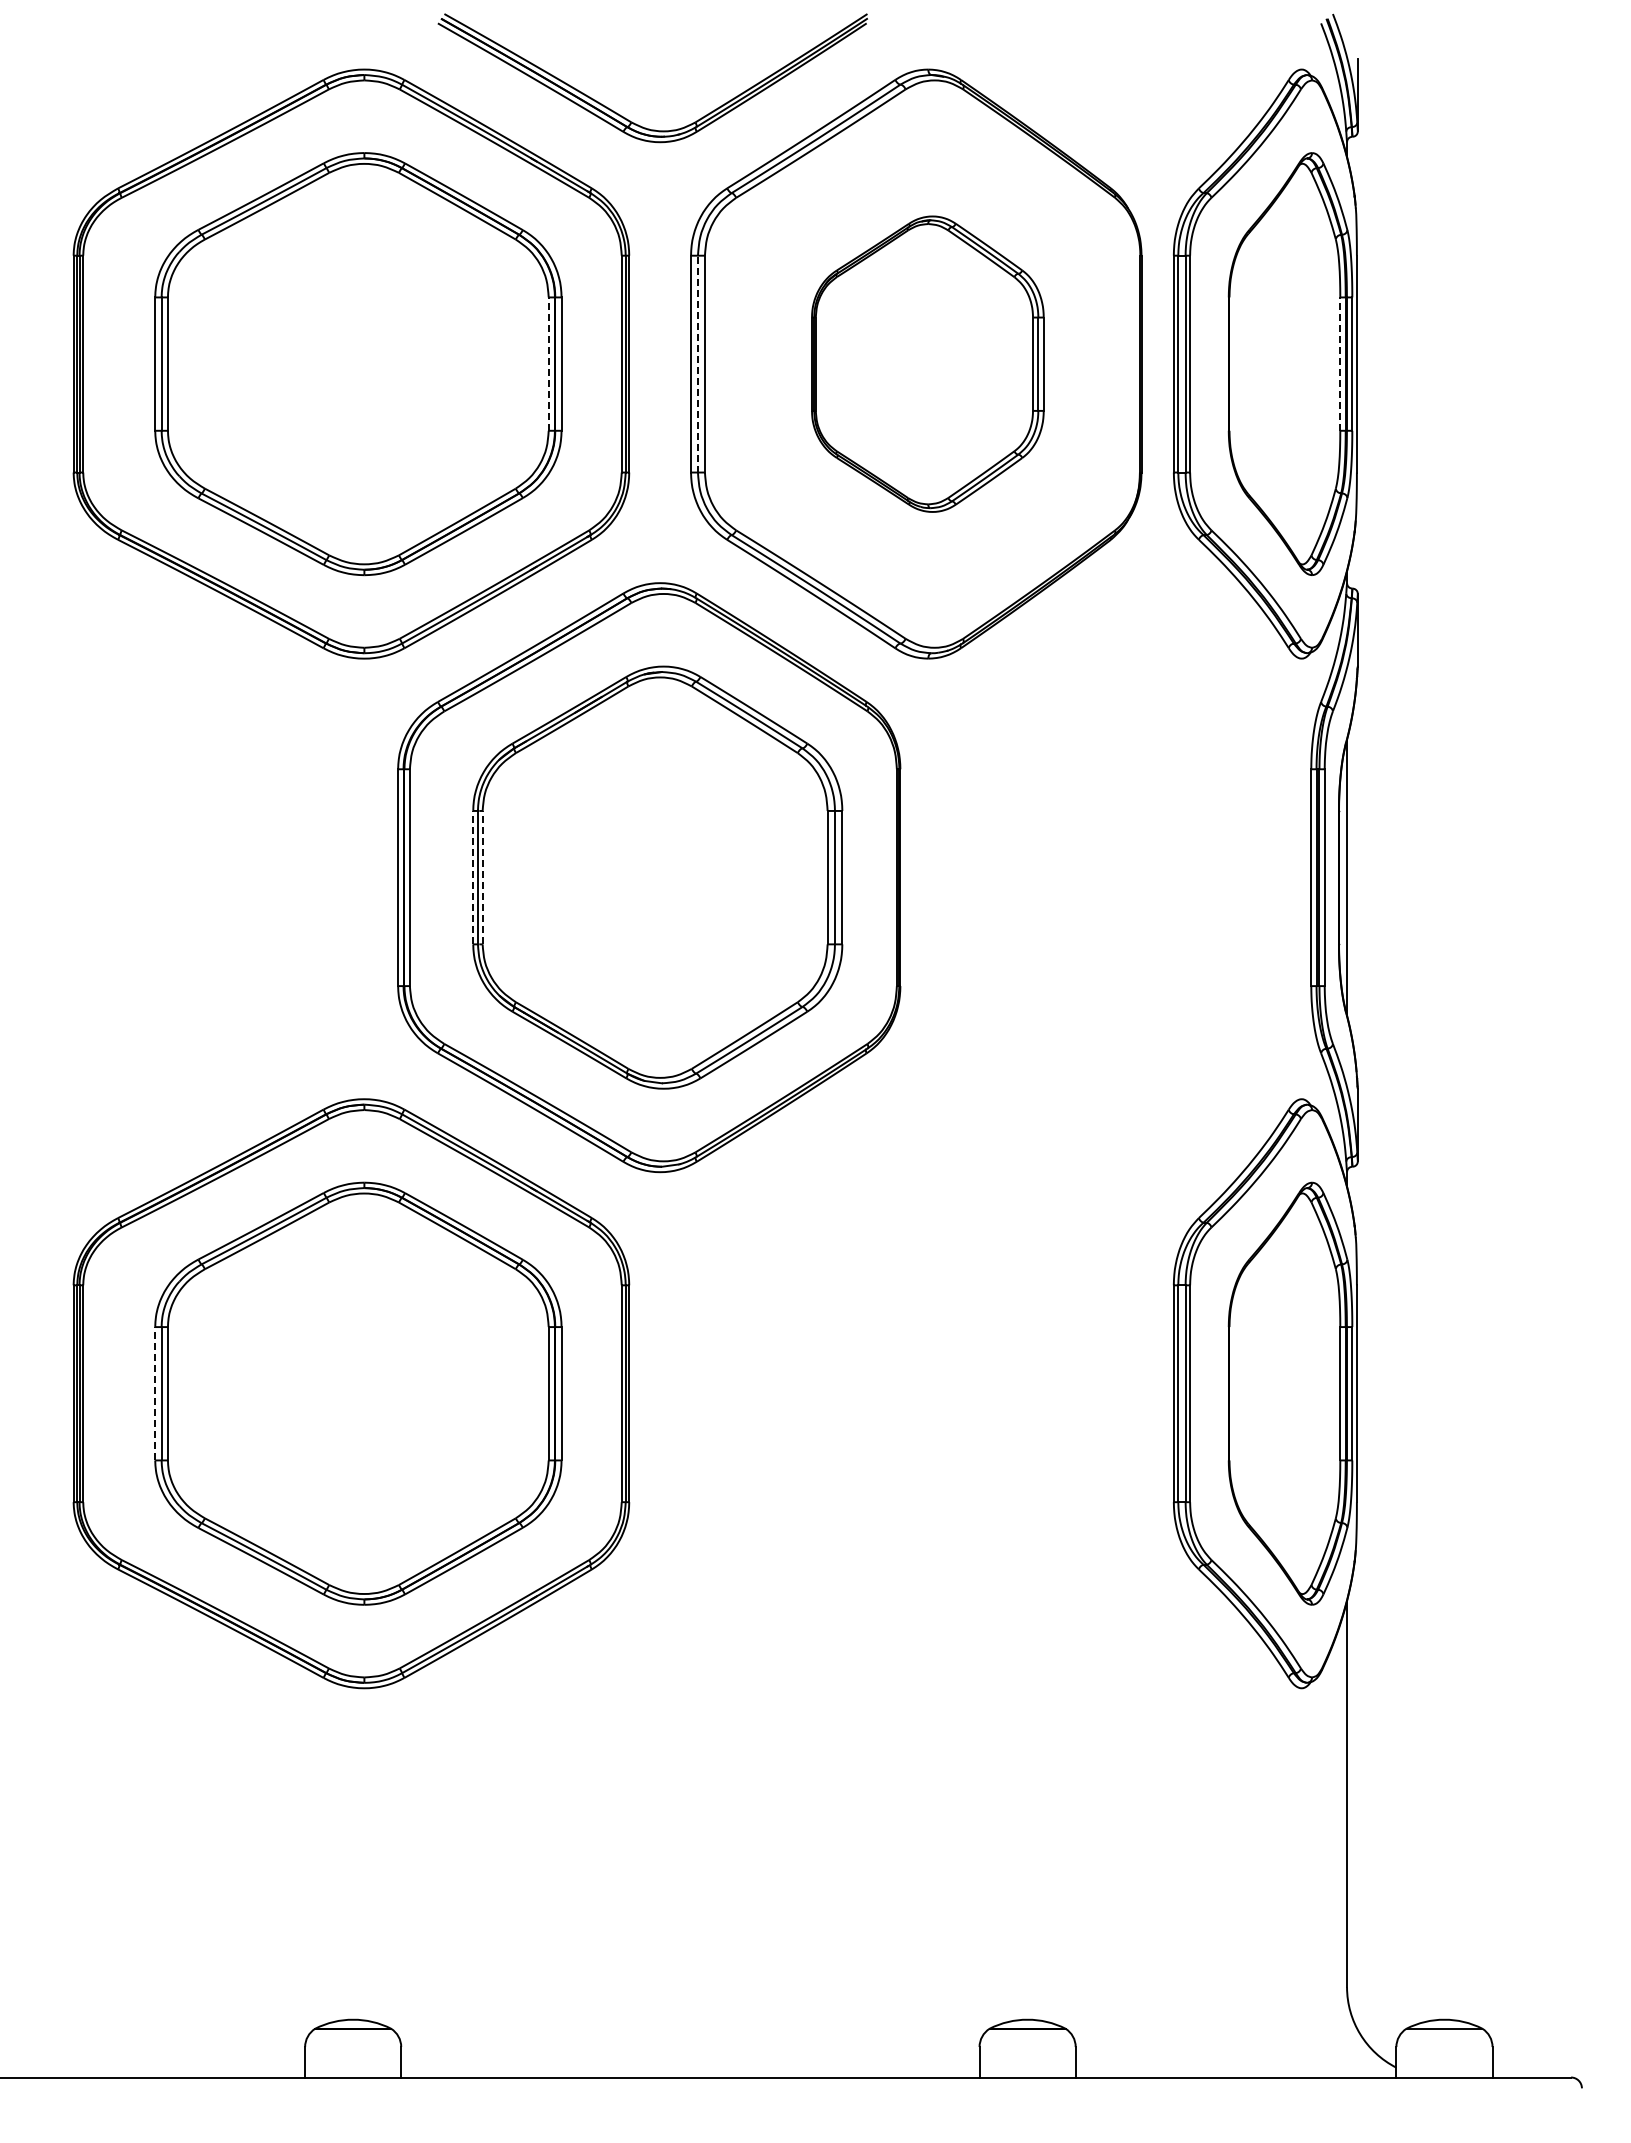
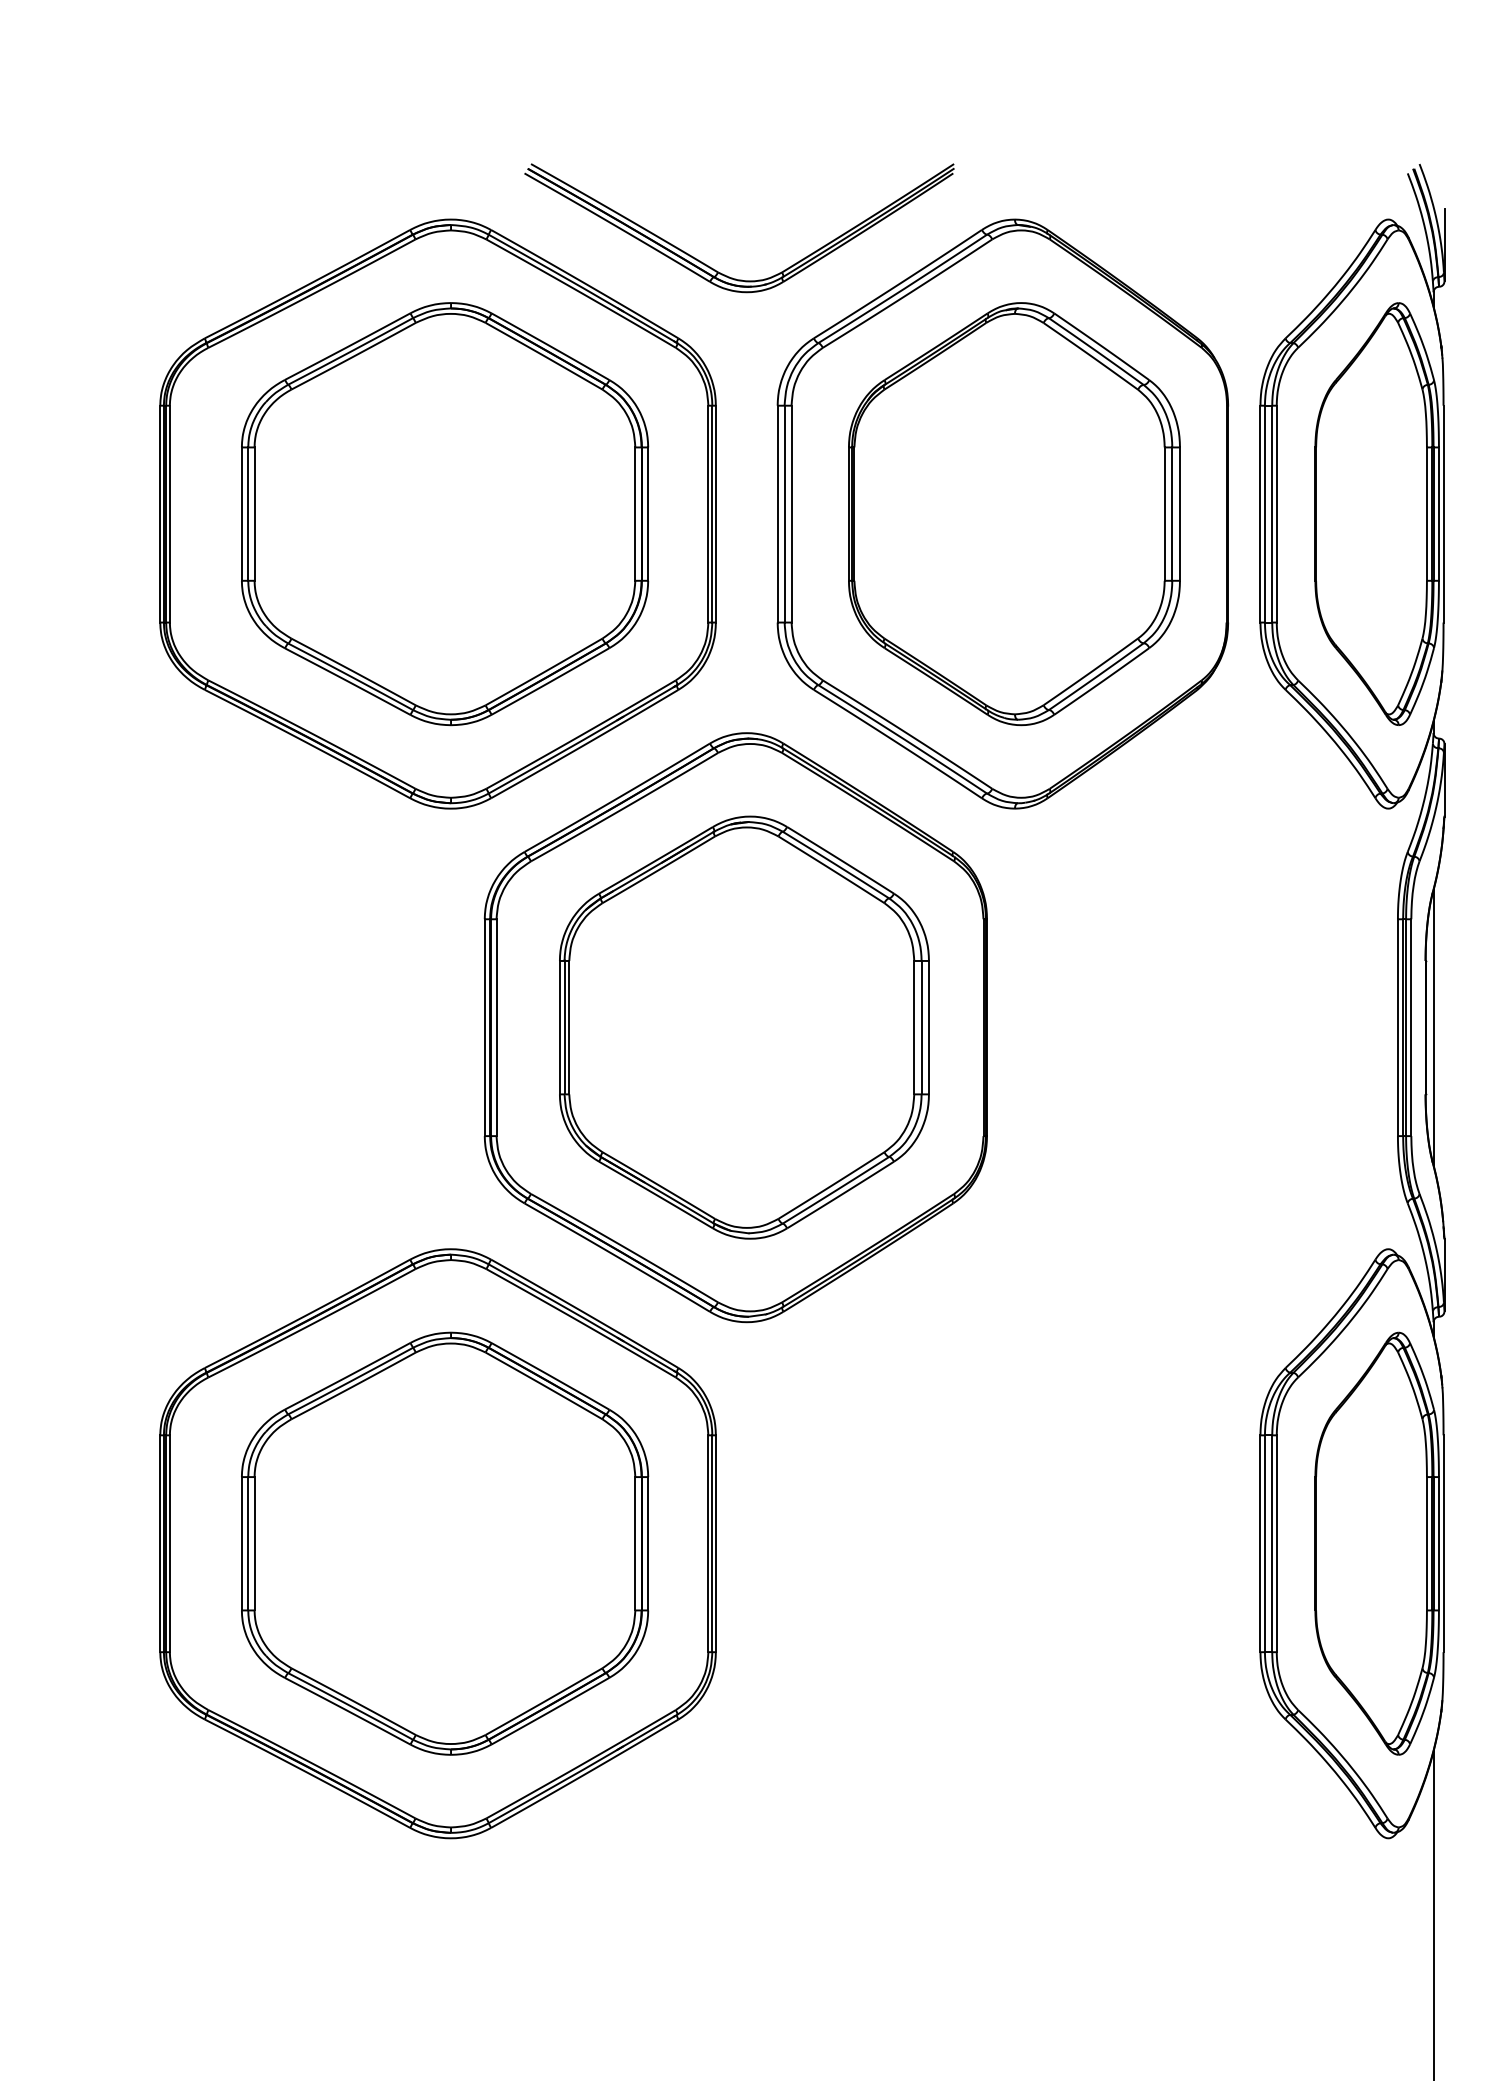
line: (697, 363) -> (784, 513), dashed -> solid
line: (548, 364) -> (635, 514), dashed -> solid
part: (927, 364) -> (1014, 514), size x1.43
line: (1340, 364) -> (1427, 514), dashed -> solid
line: (473, 877) -> (560, 1027), dashed -> solid
line: (482, 877) -> (569, 1027), dashed -> solid
line: (155, 1393) -> (242, 1543), dashed -> solid

